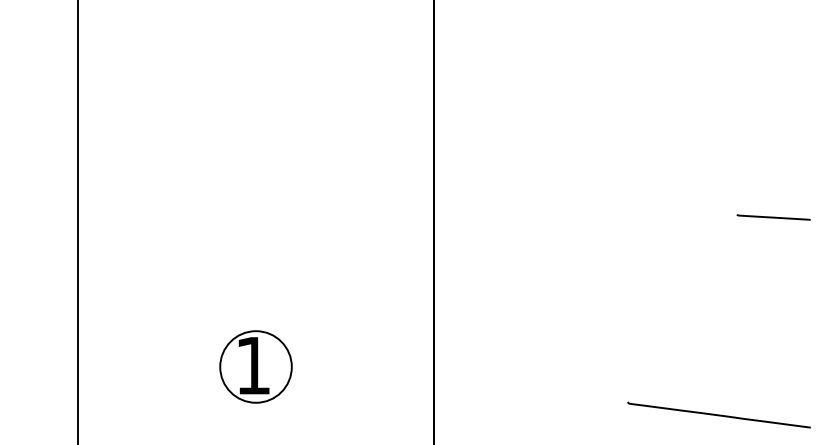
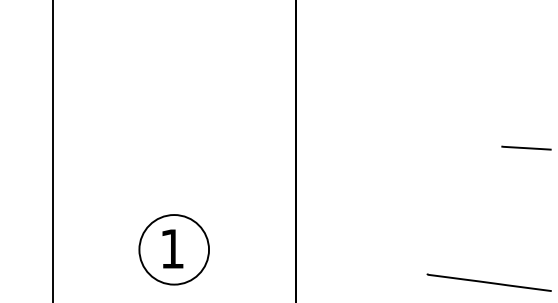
circle: (256, 366) -> (174, 249), size x1.43

